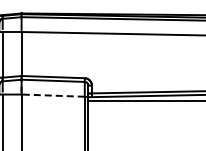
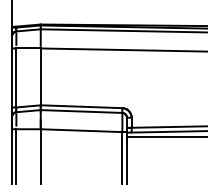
line: (53, 95) -> (81, 130), dashed -> solid

